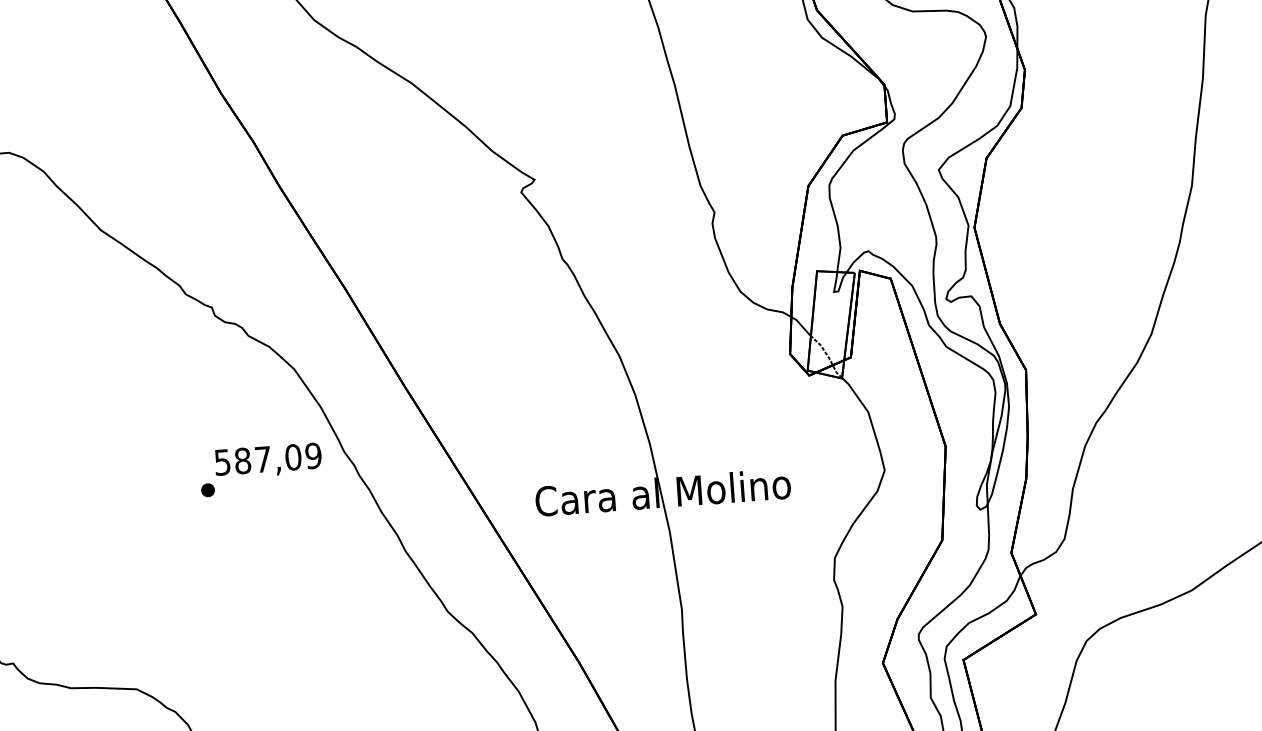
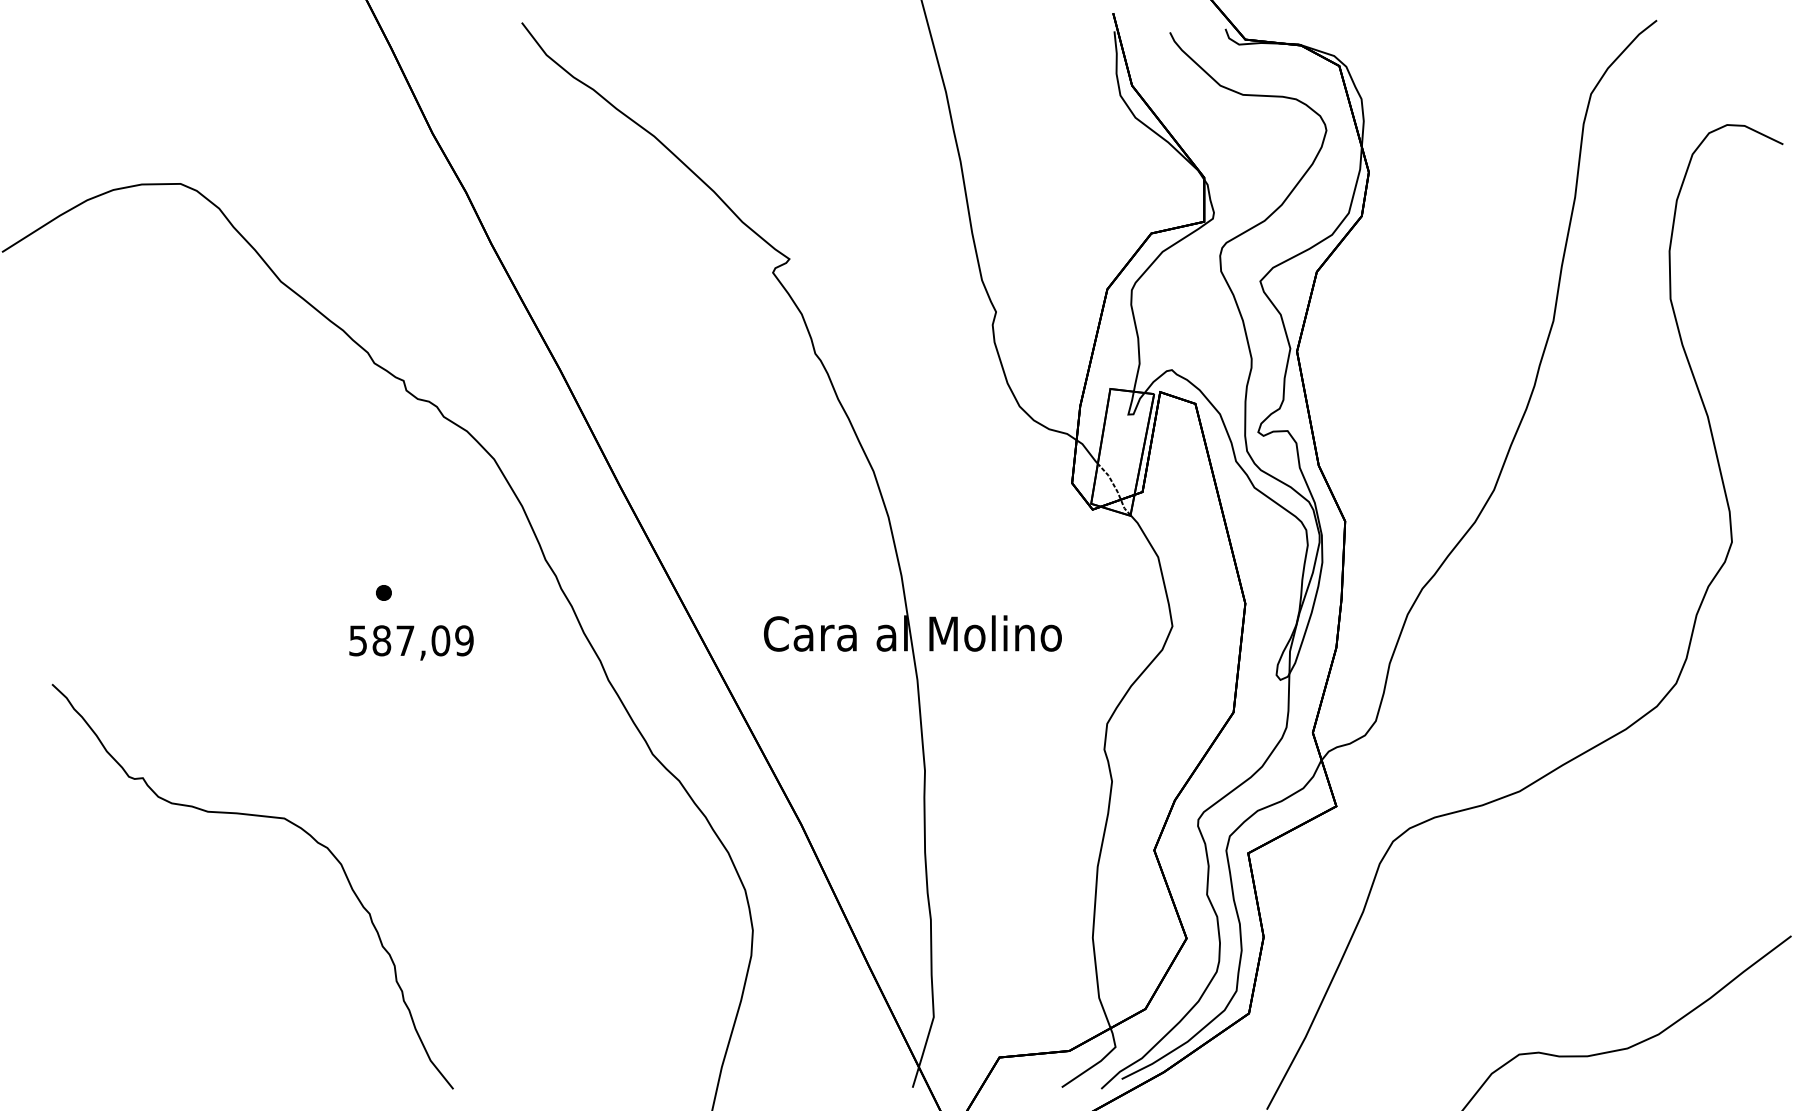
text: (268, 460) -> (411, 642), moved

